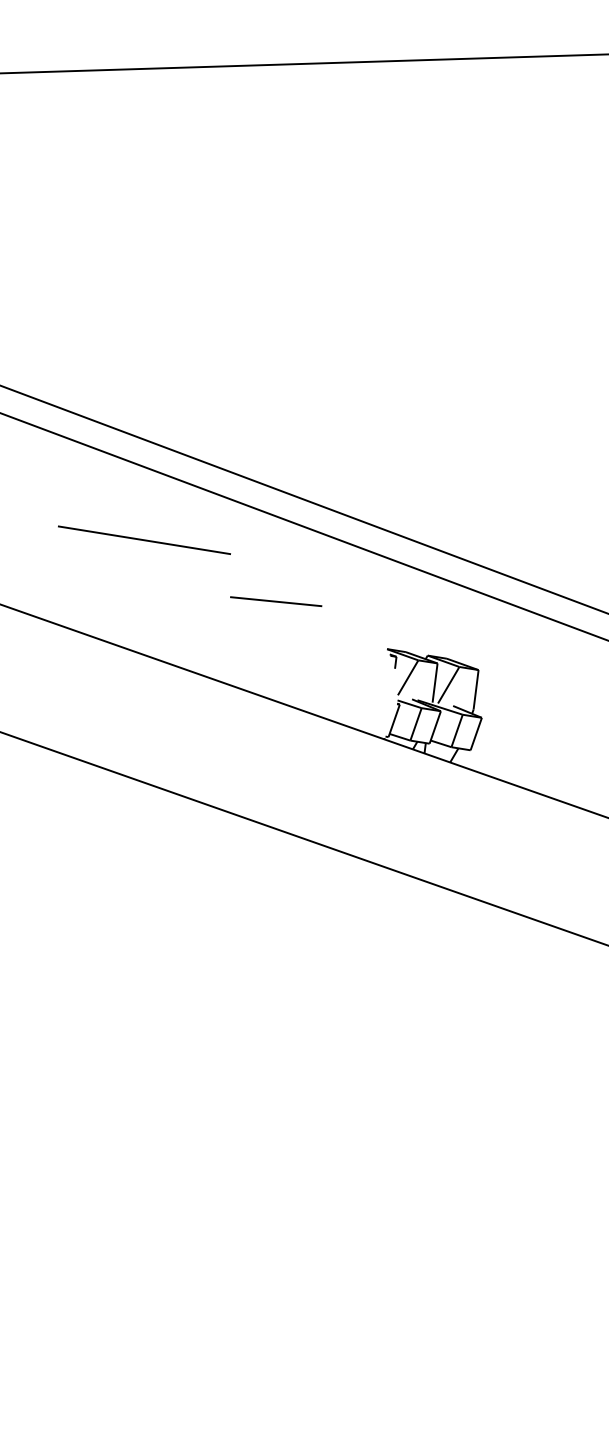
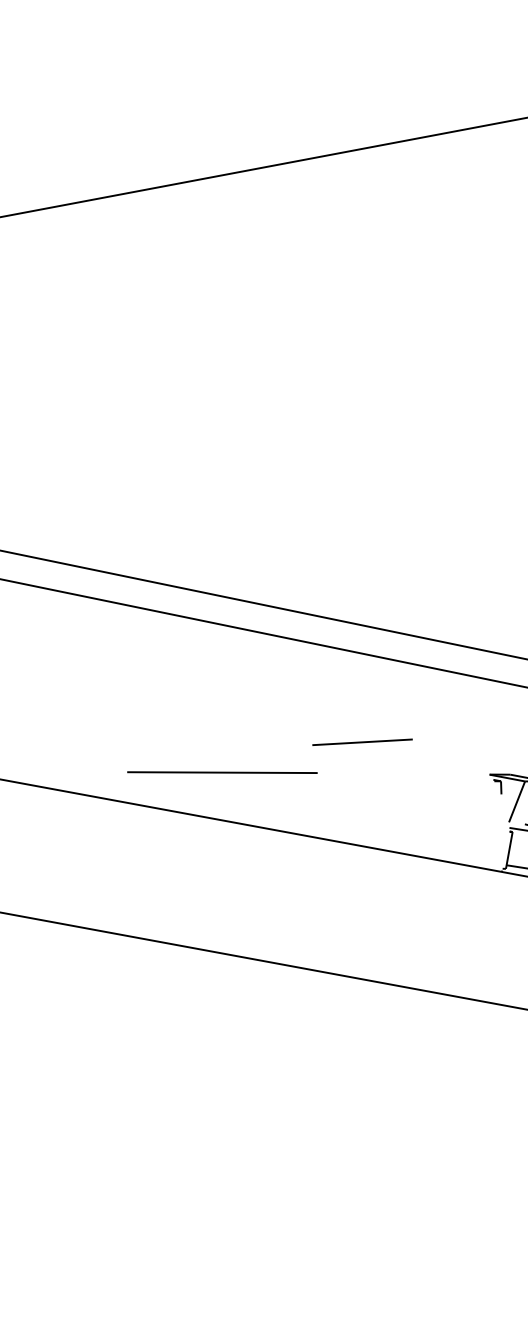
line: (144, 539) -> (222, 771), moved

